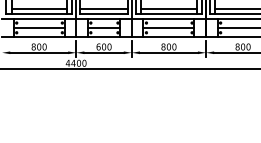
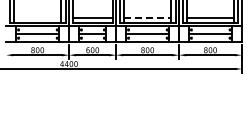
line: (38, 8) -> (37, 17), removed
line: (169, 8) -> (148, 17), solid -> dashed

